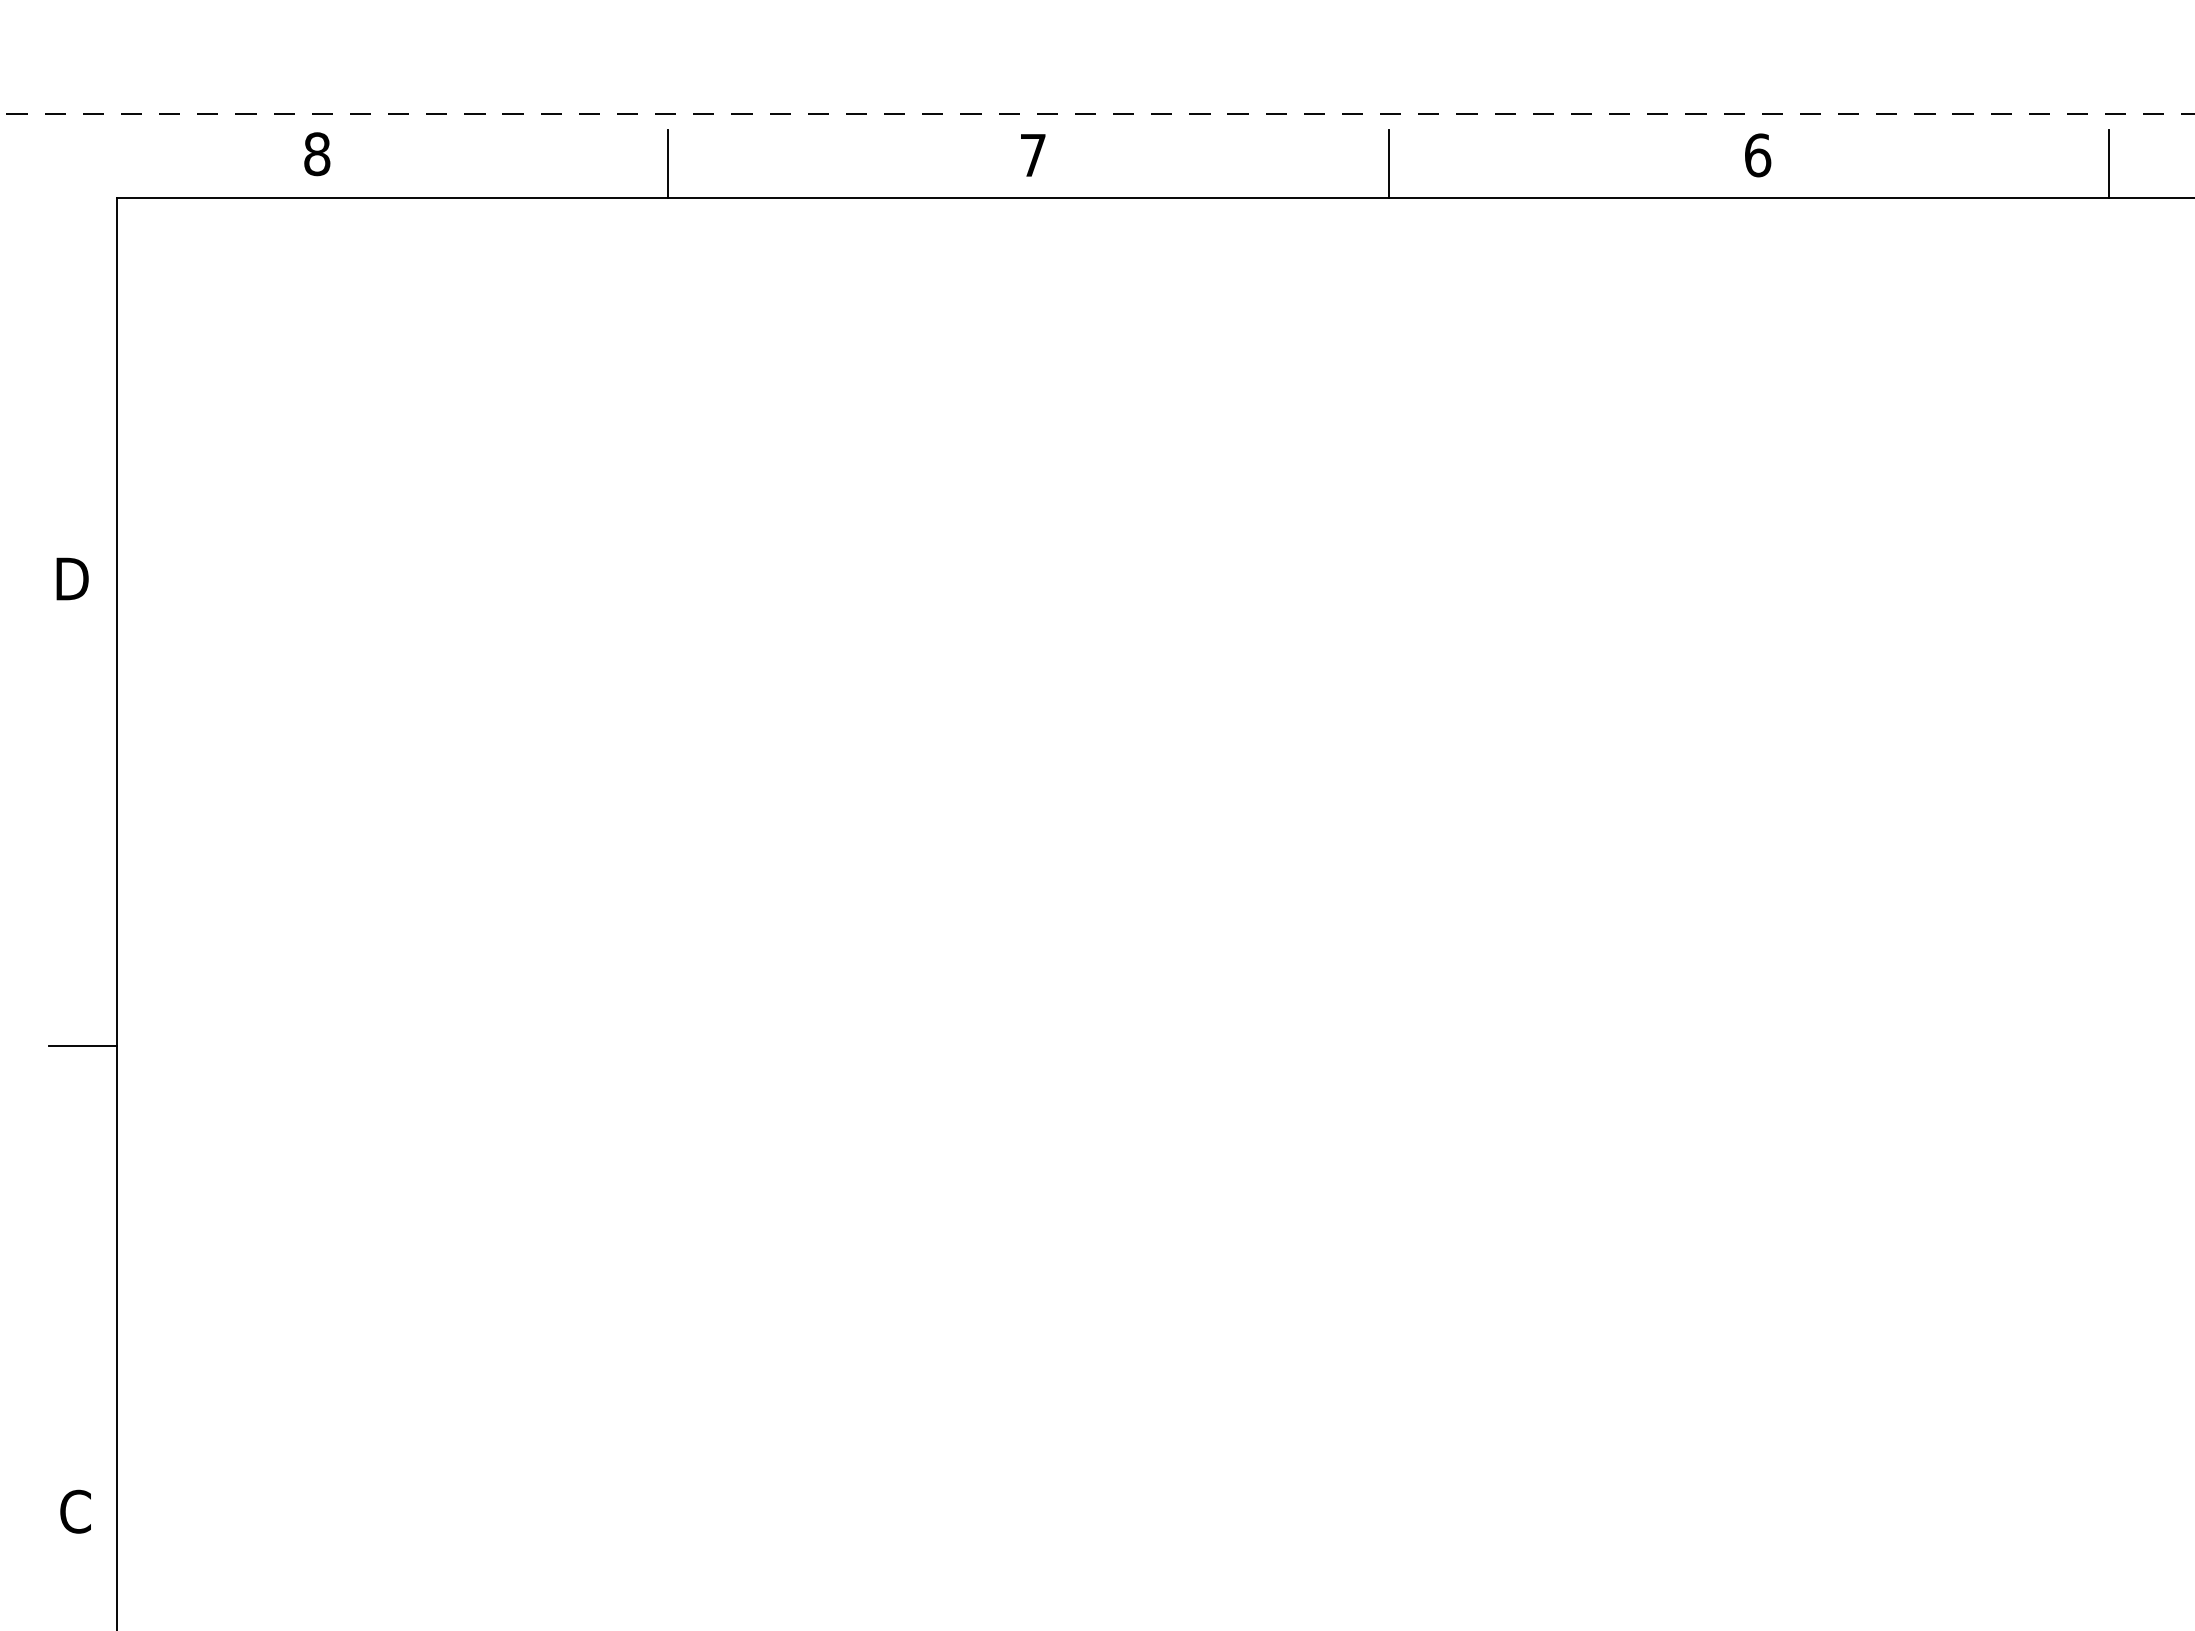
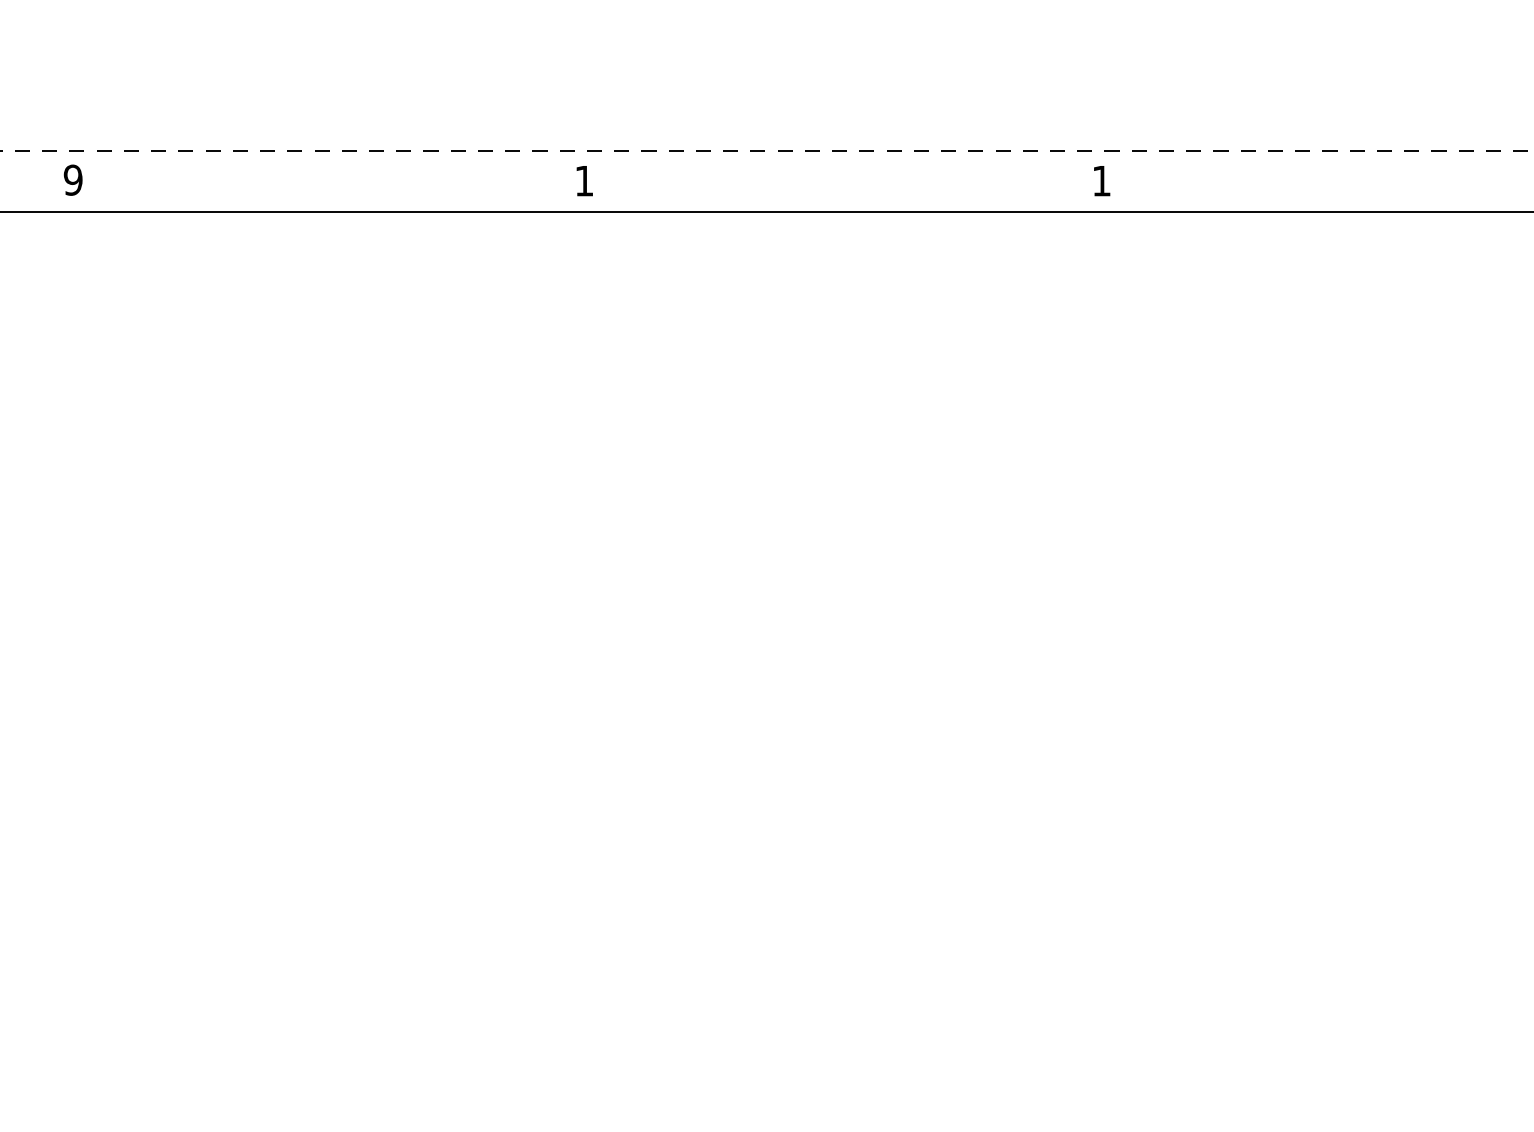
text: (317, 154) -> (73, 180), 8 -> 9
text: (1033, 155) -> (584, 181), 7 -> 1
text: (1758, 155) -> (1102, 181), 6 -> 1
line: (667, 164) -> (323, 187), removed
line: (1388, 164) -> (838, 187), removed
line: (2109, 164) -> (1352, 187), removed

